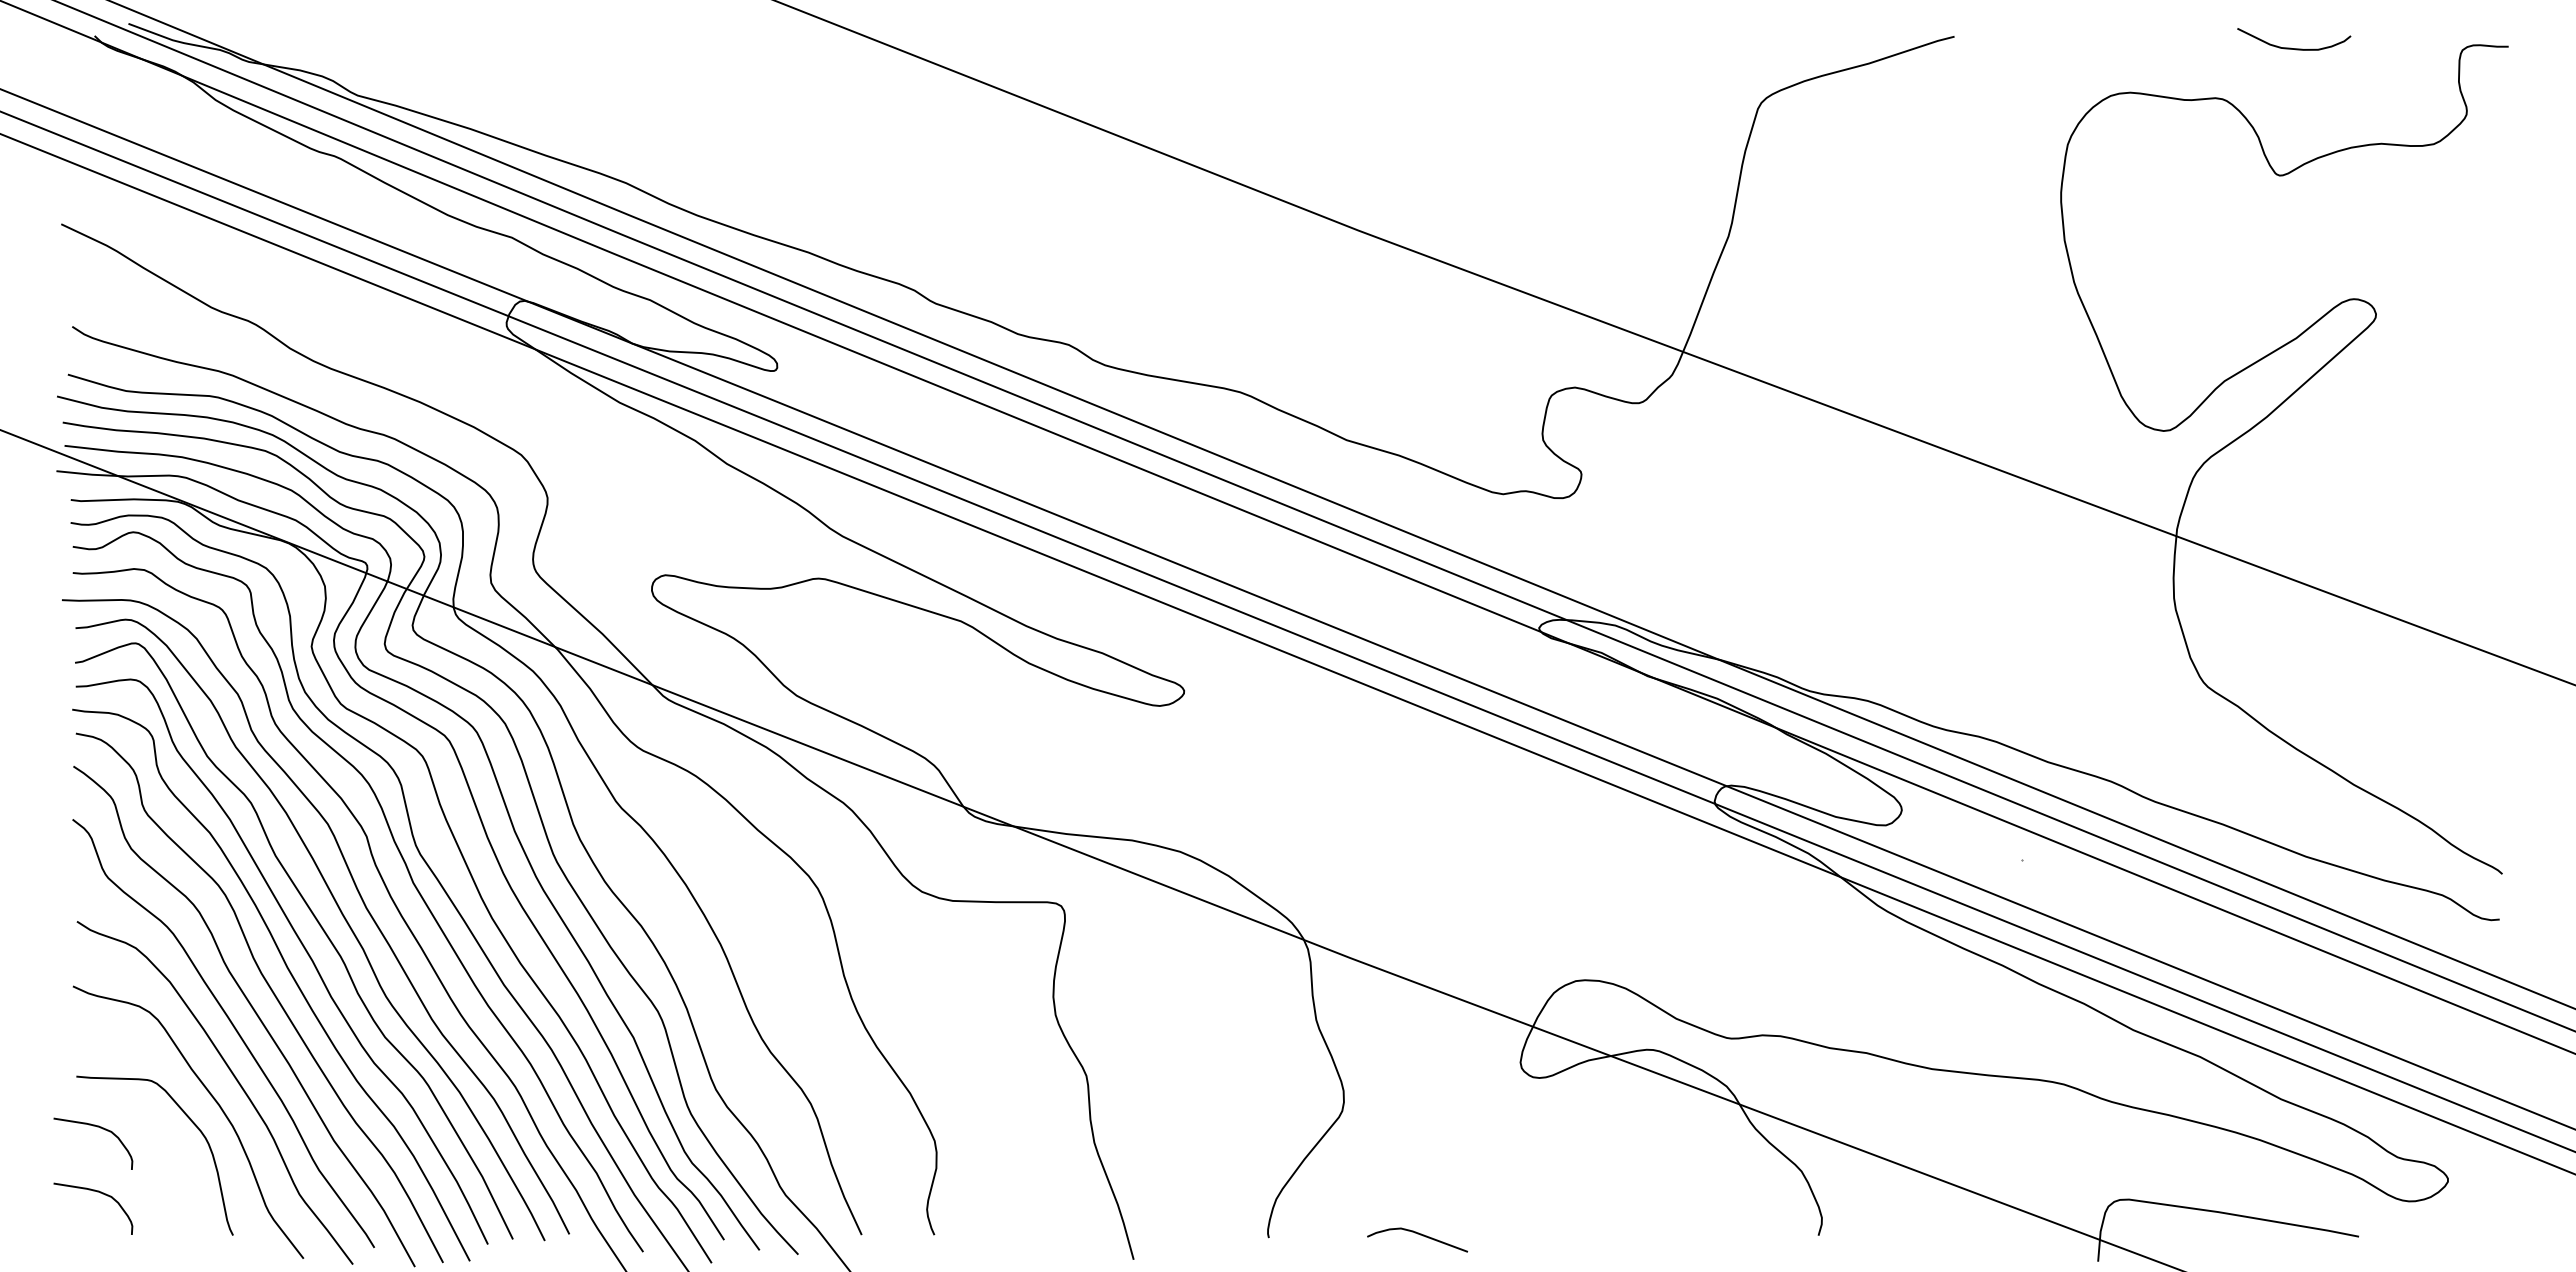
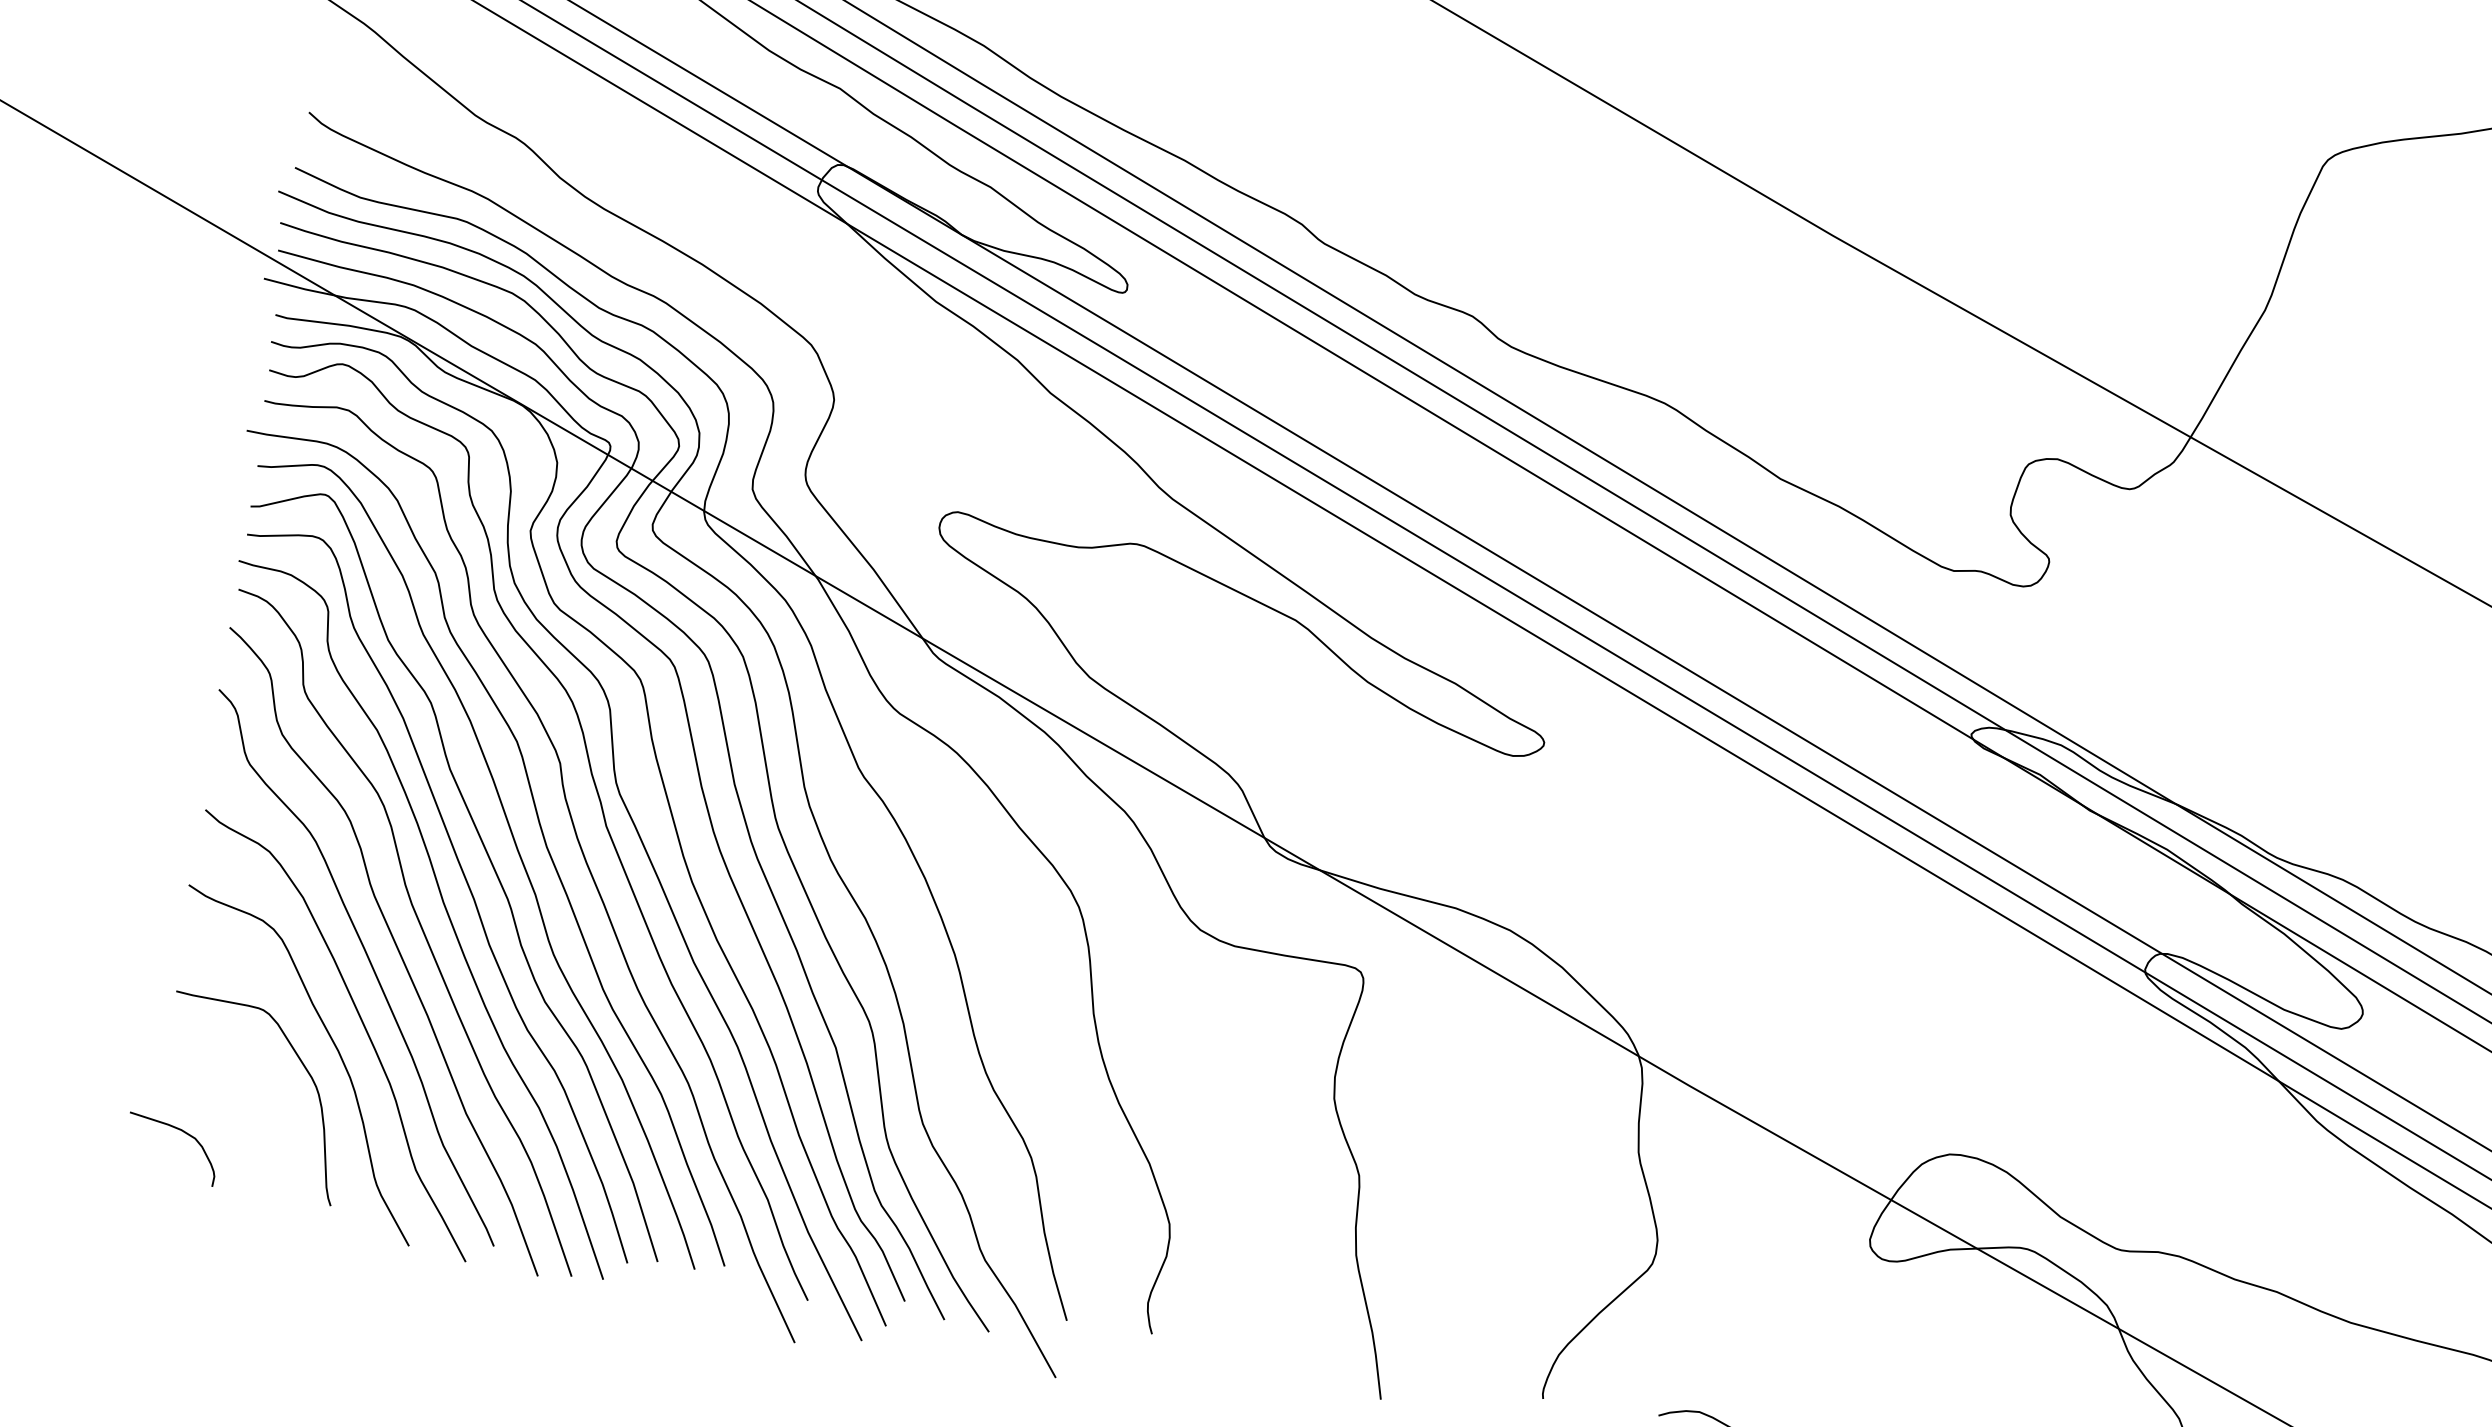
curve: (97, 1127) -> (191, 1054), removed

